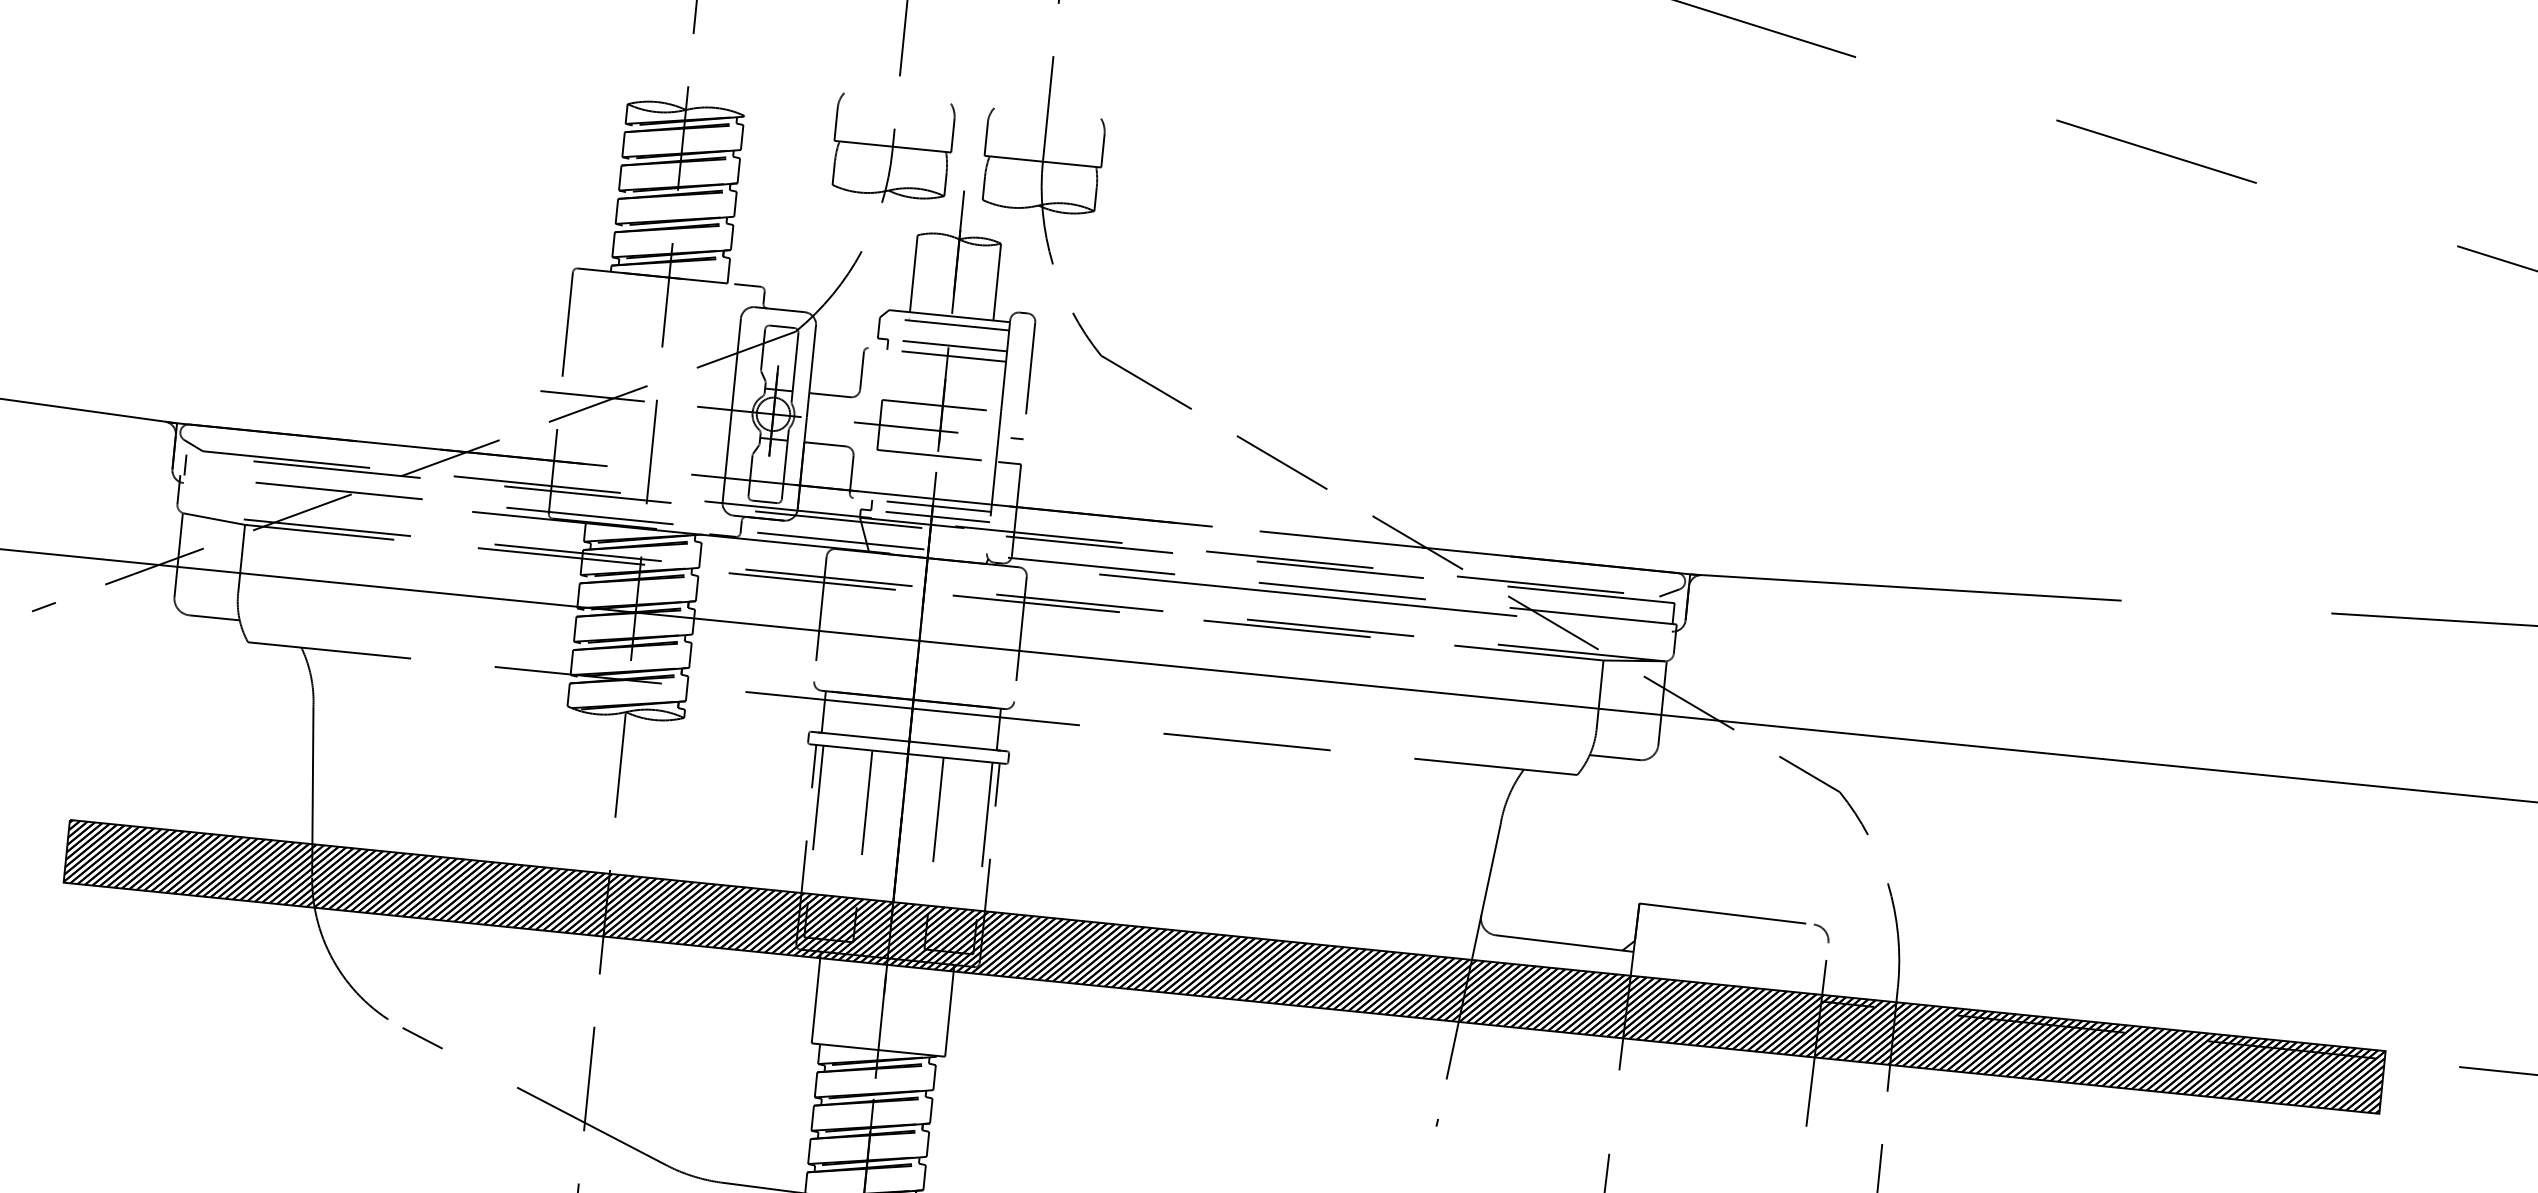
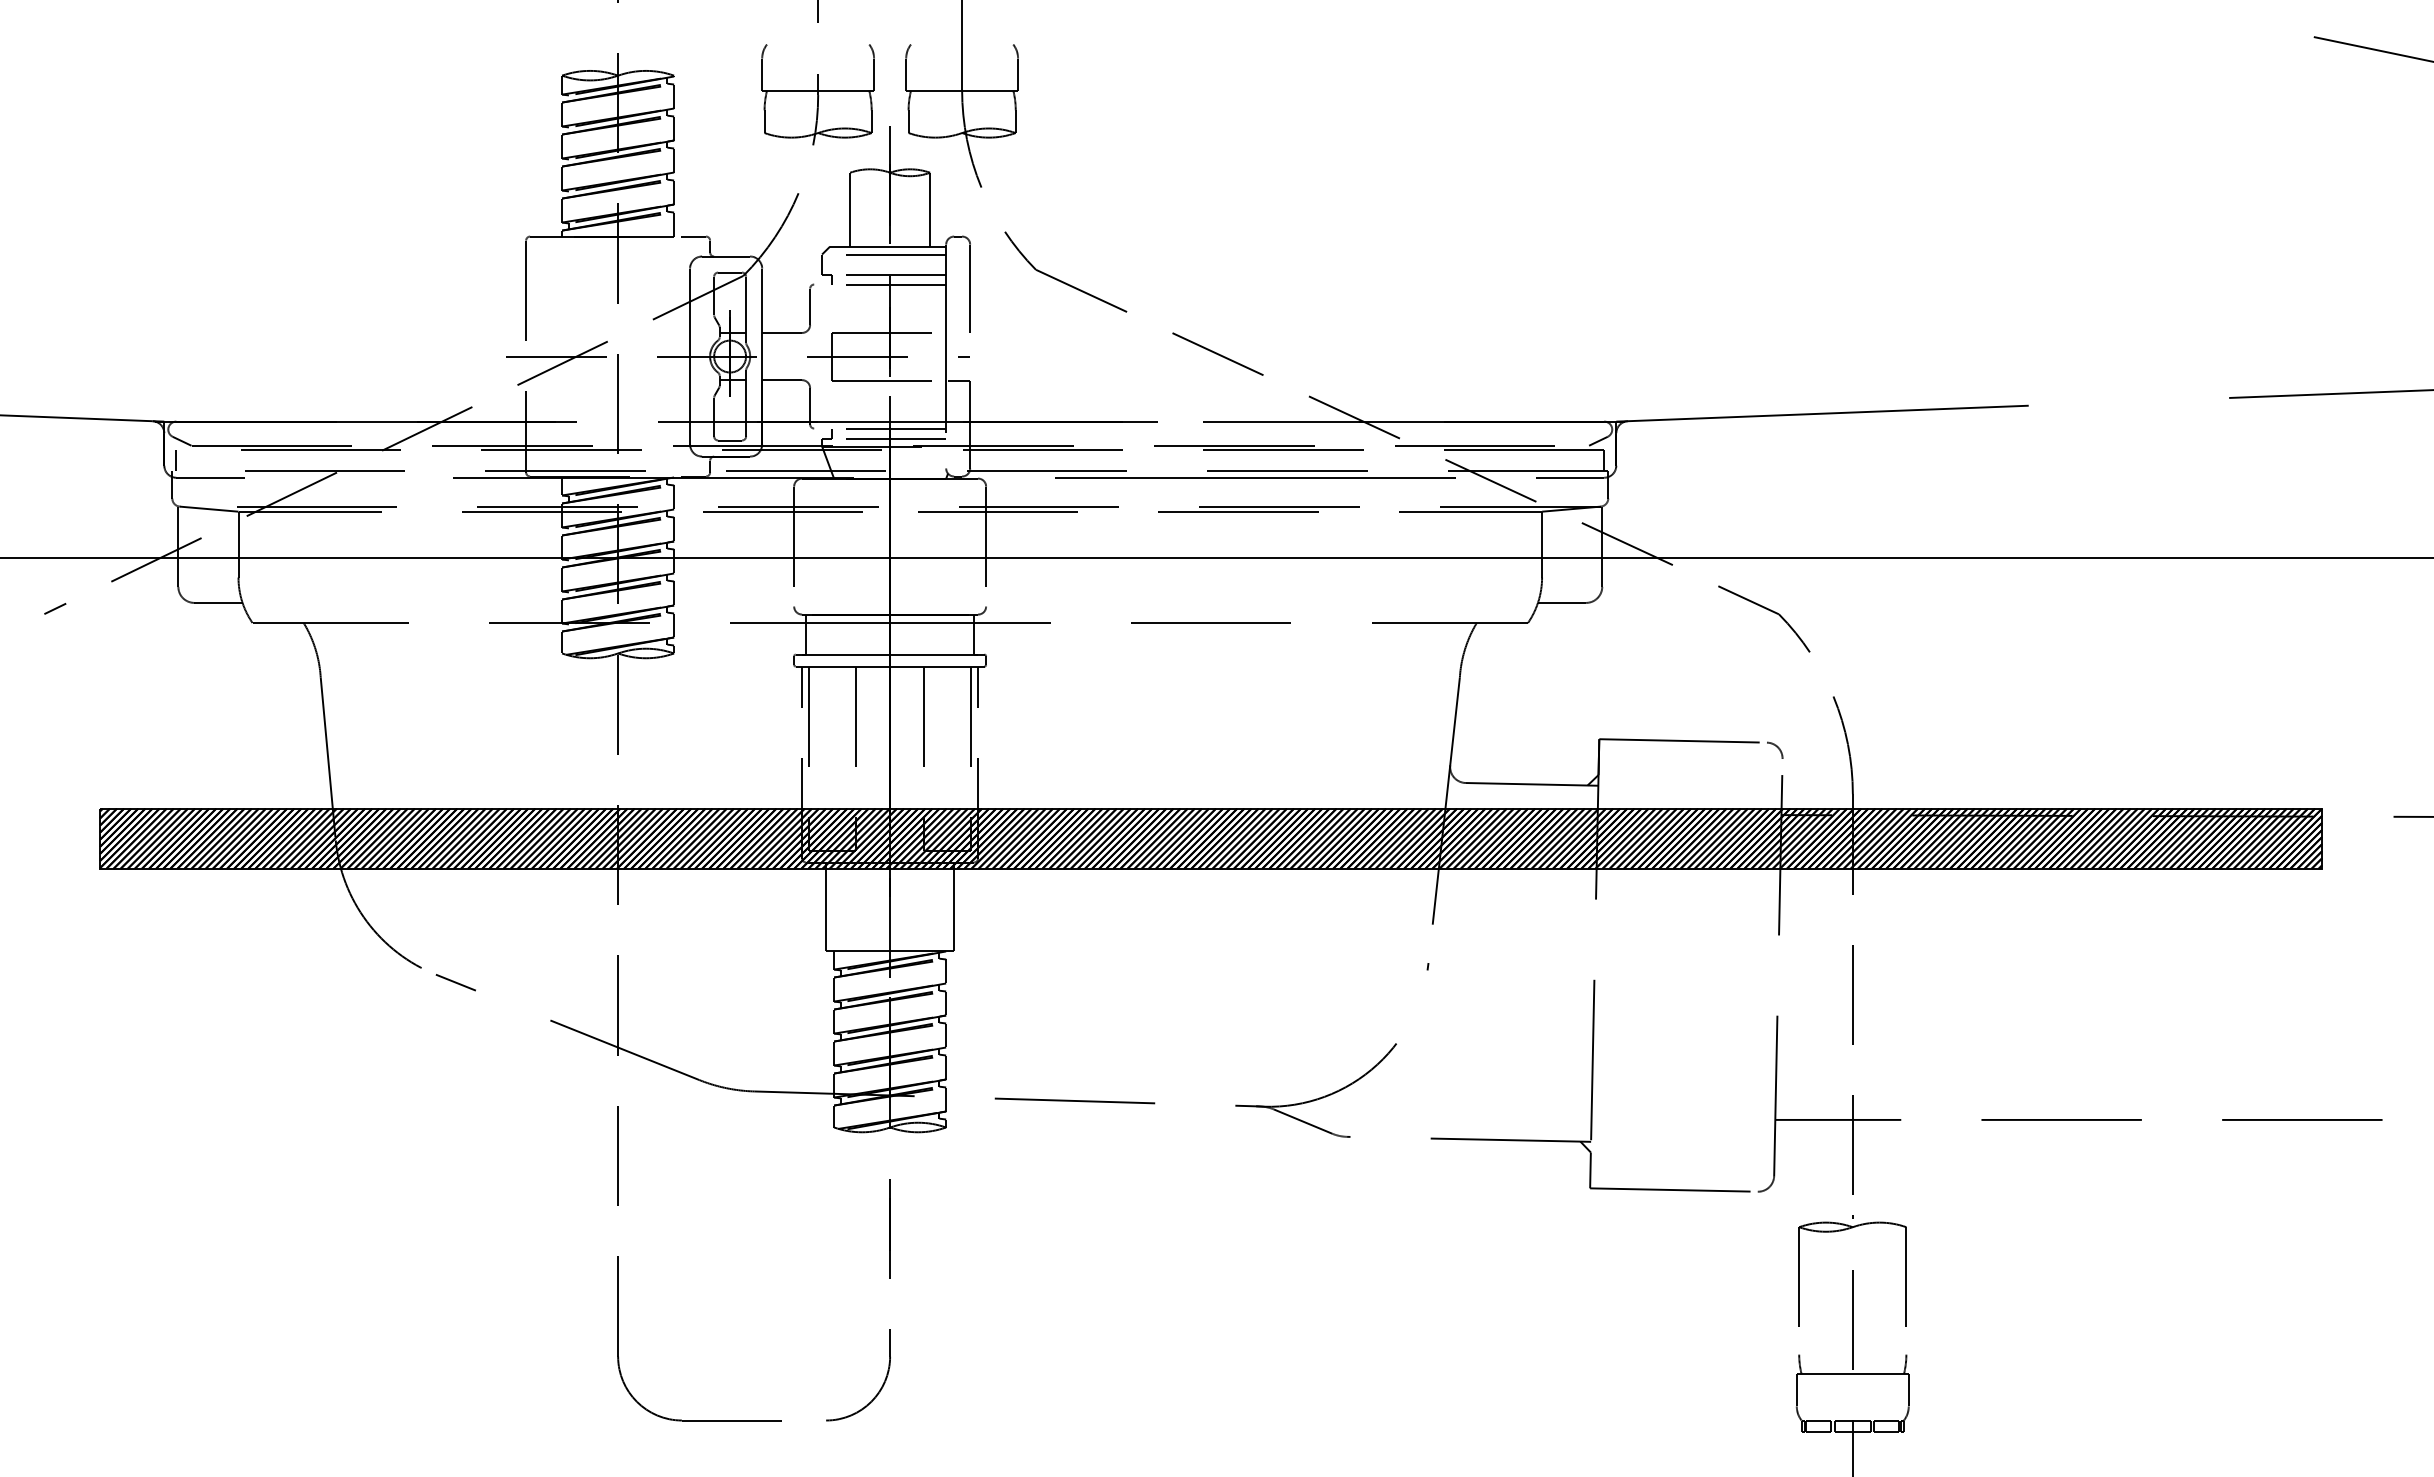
line: (219, 486) -> (210, 477), added
line: (1636, 627) -> (1570, 477), added

